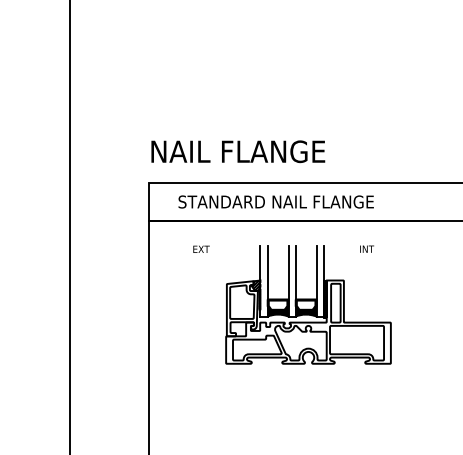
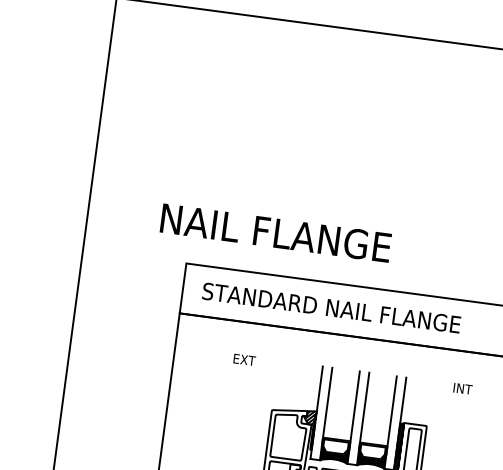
text: (238, 151) -> (276, 232), moved
text: (275, 201) -> (330, 307), moved

